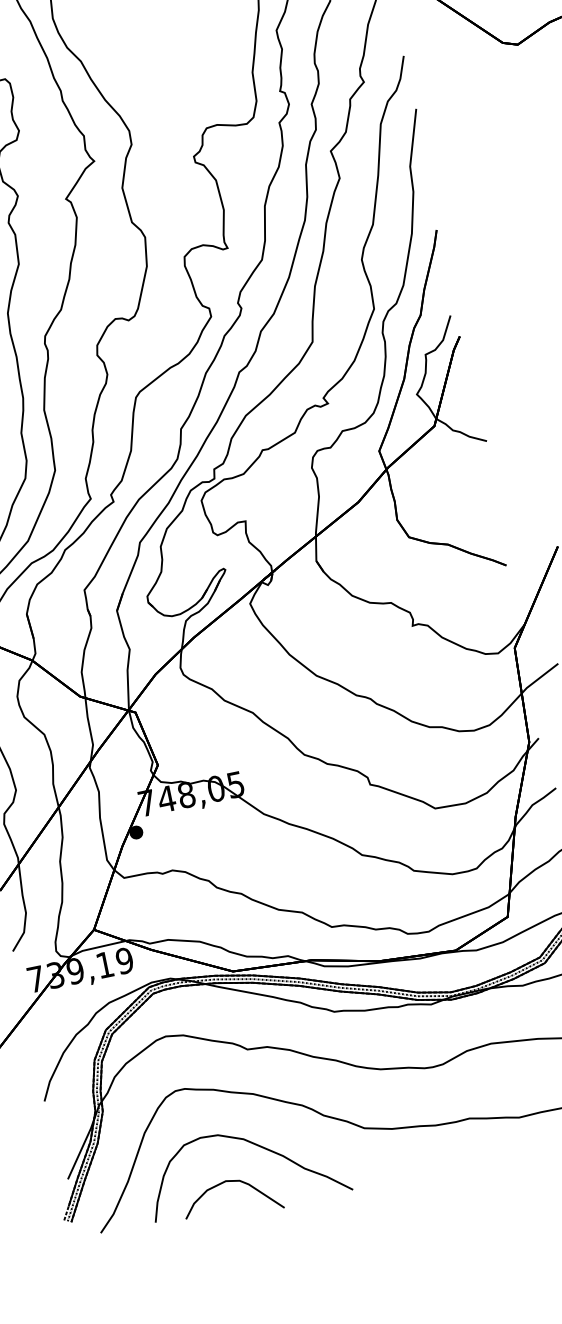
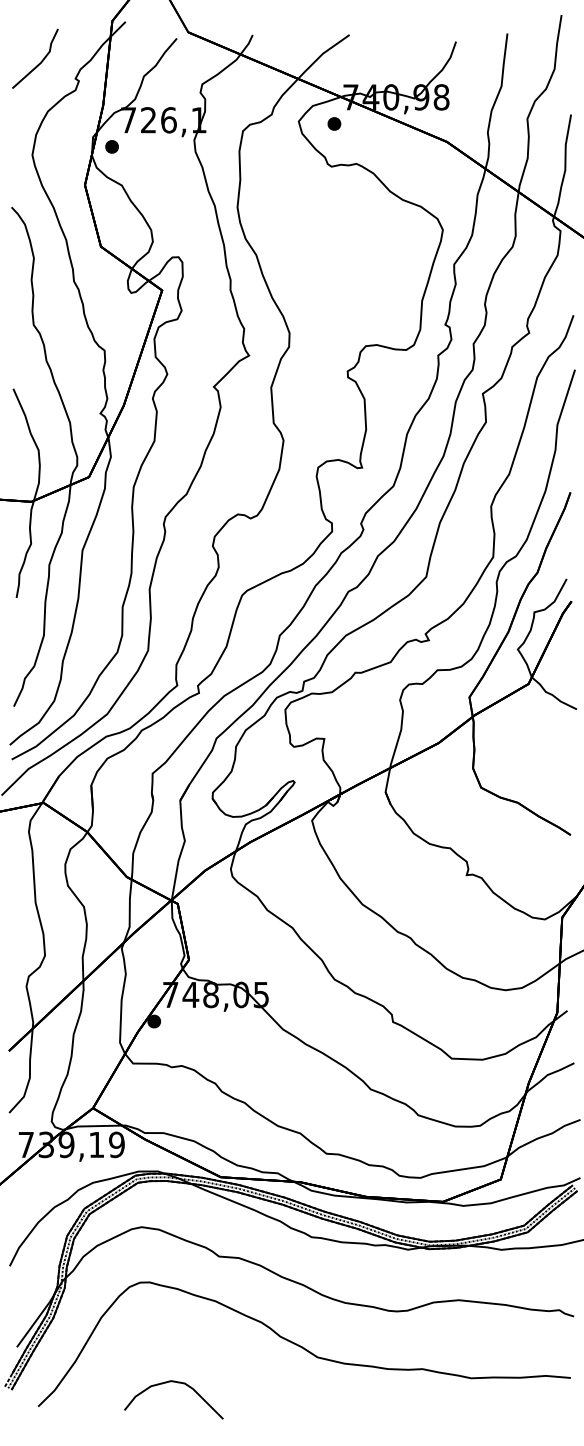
curve: (258, 1147) -> (210, 1354), removed

